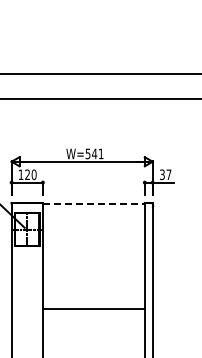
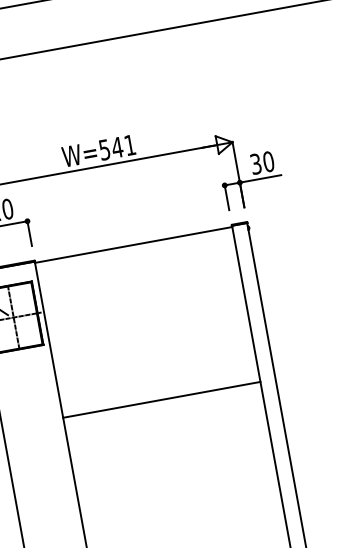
text: (168, 174) -> (267, 161), 37 -> 30
line: (93, 204) -> (133, 245), dashed -> solid
line: (93, 309) -> (161, 400), moved

